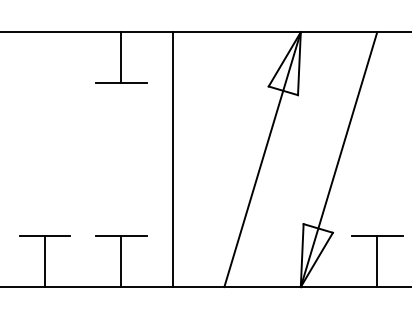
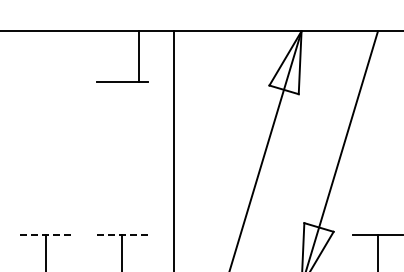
line: (121, 56) -> (139, 55), moved
line: (45, 235) -> (46, 234), solid -> dashed
line: (121, 235) -> (122, 234), solid -> dashed

